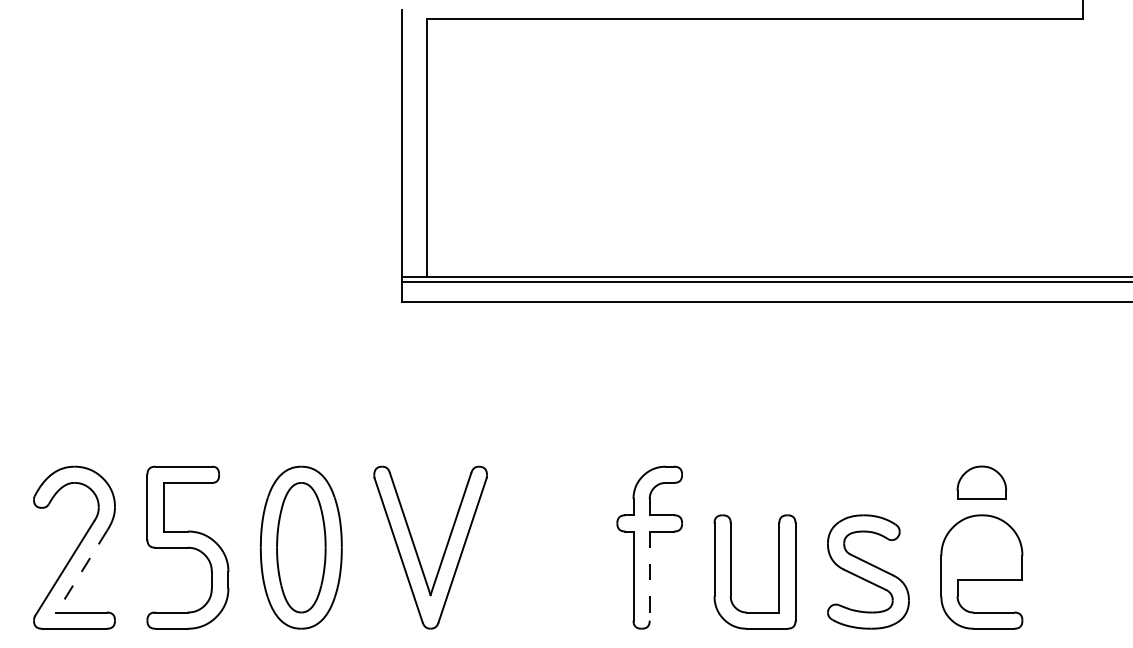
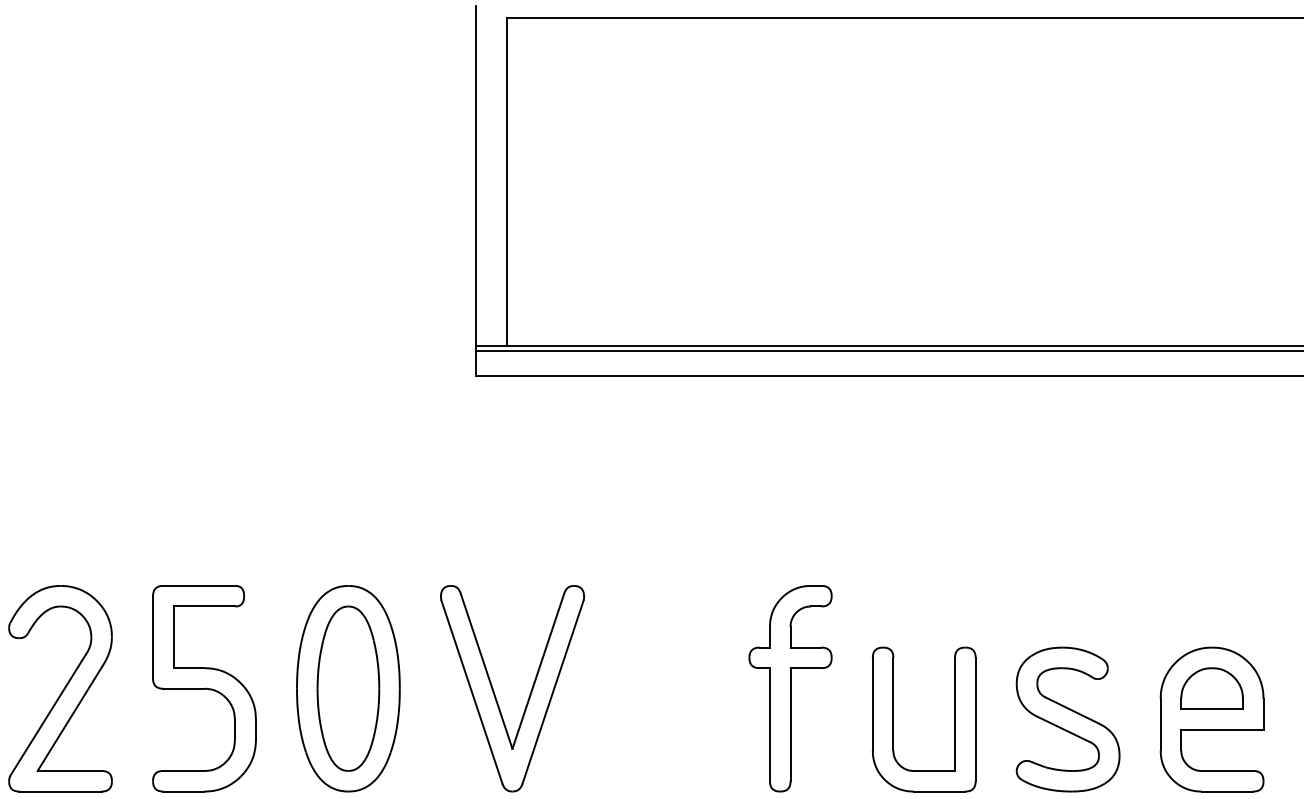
part: (981, 482) -> (1211, 688), moved
line: (81, 571) -> (69, 718), dashed -> solid
line: (649, 576) -> (790, 725), dashed -> solid

